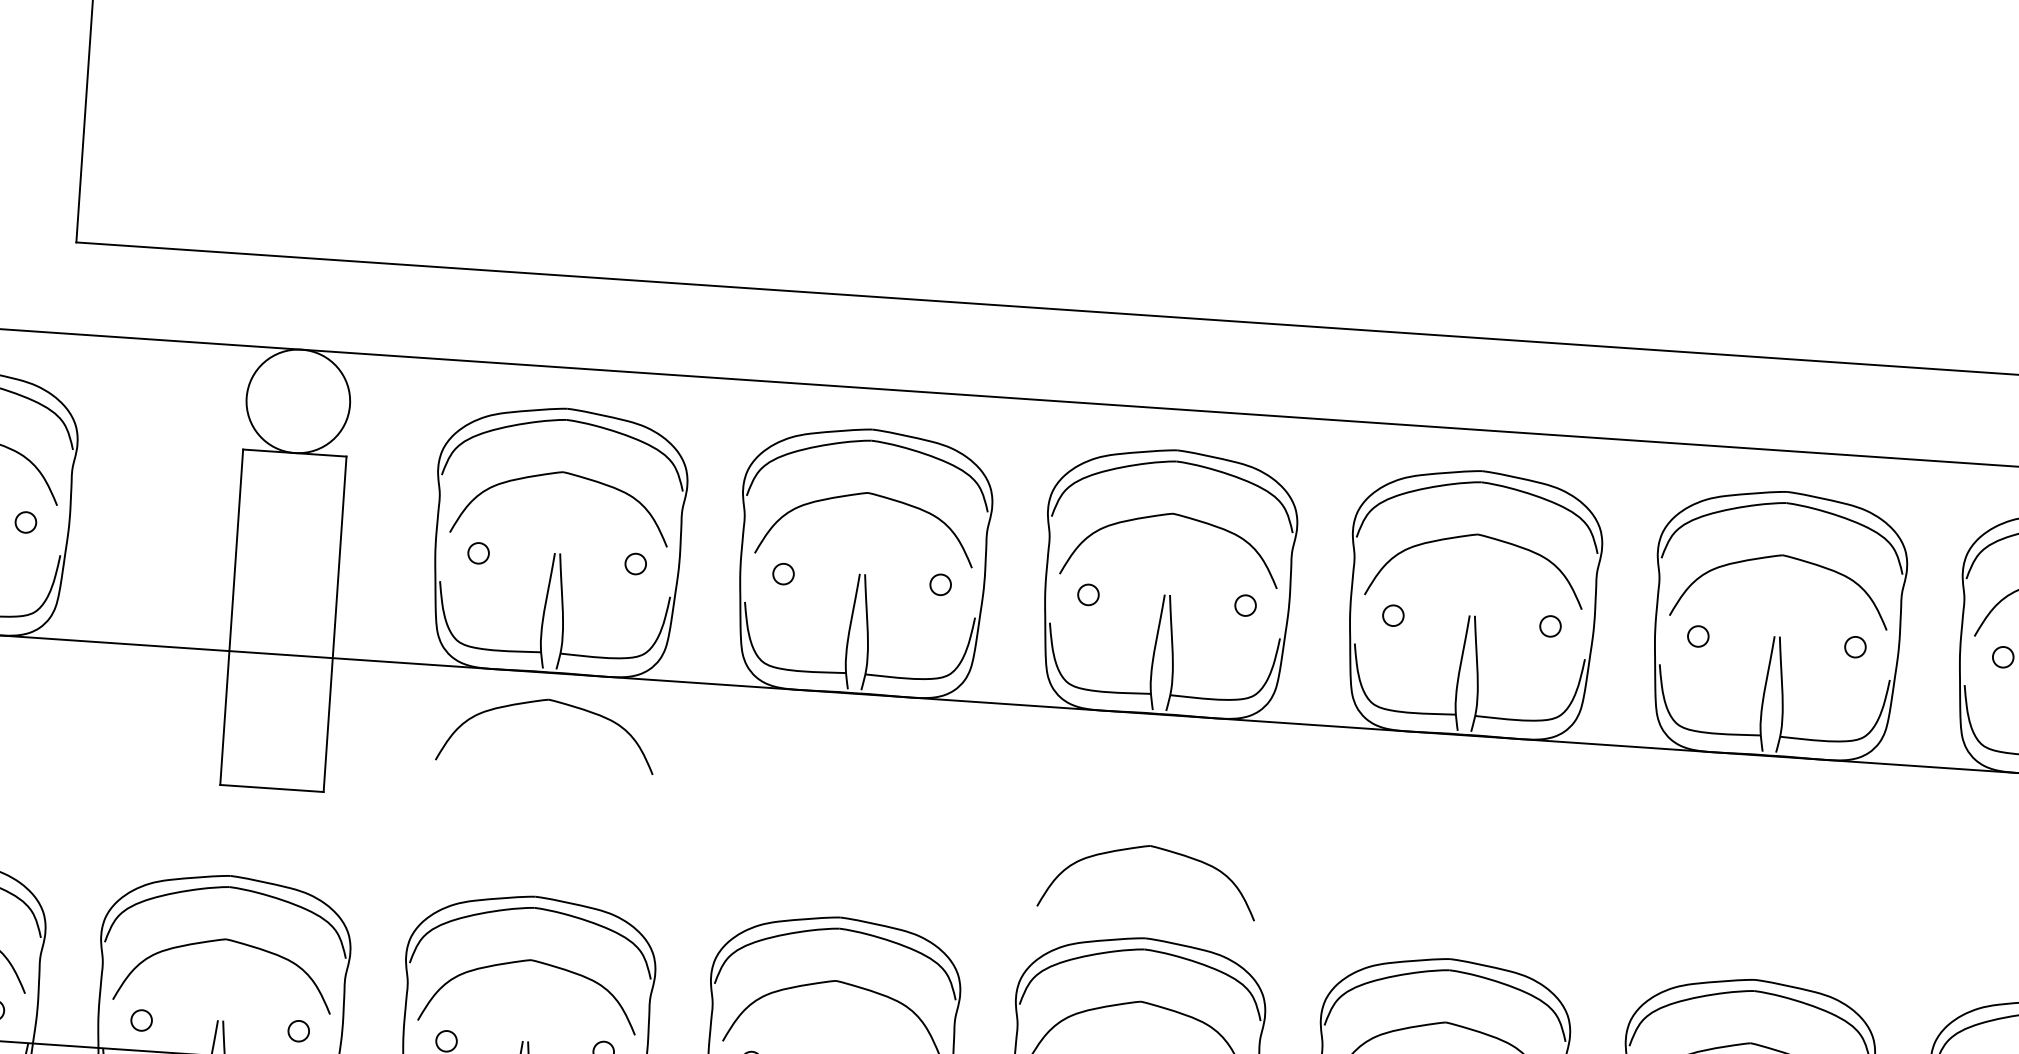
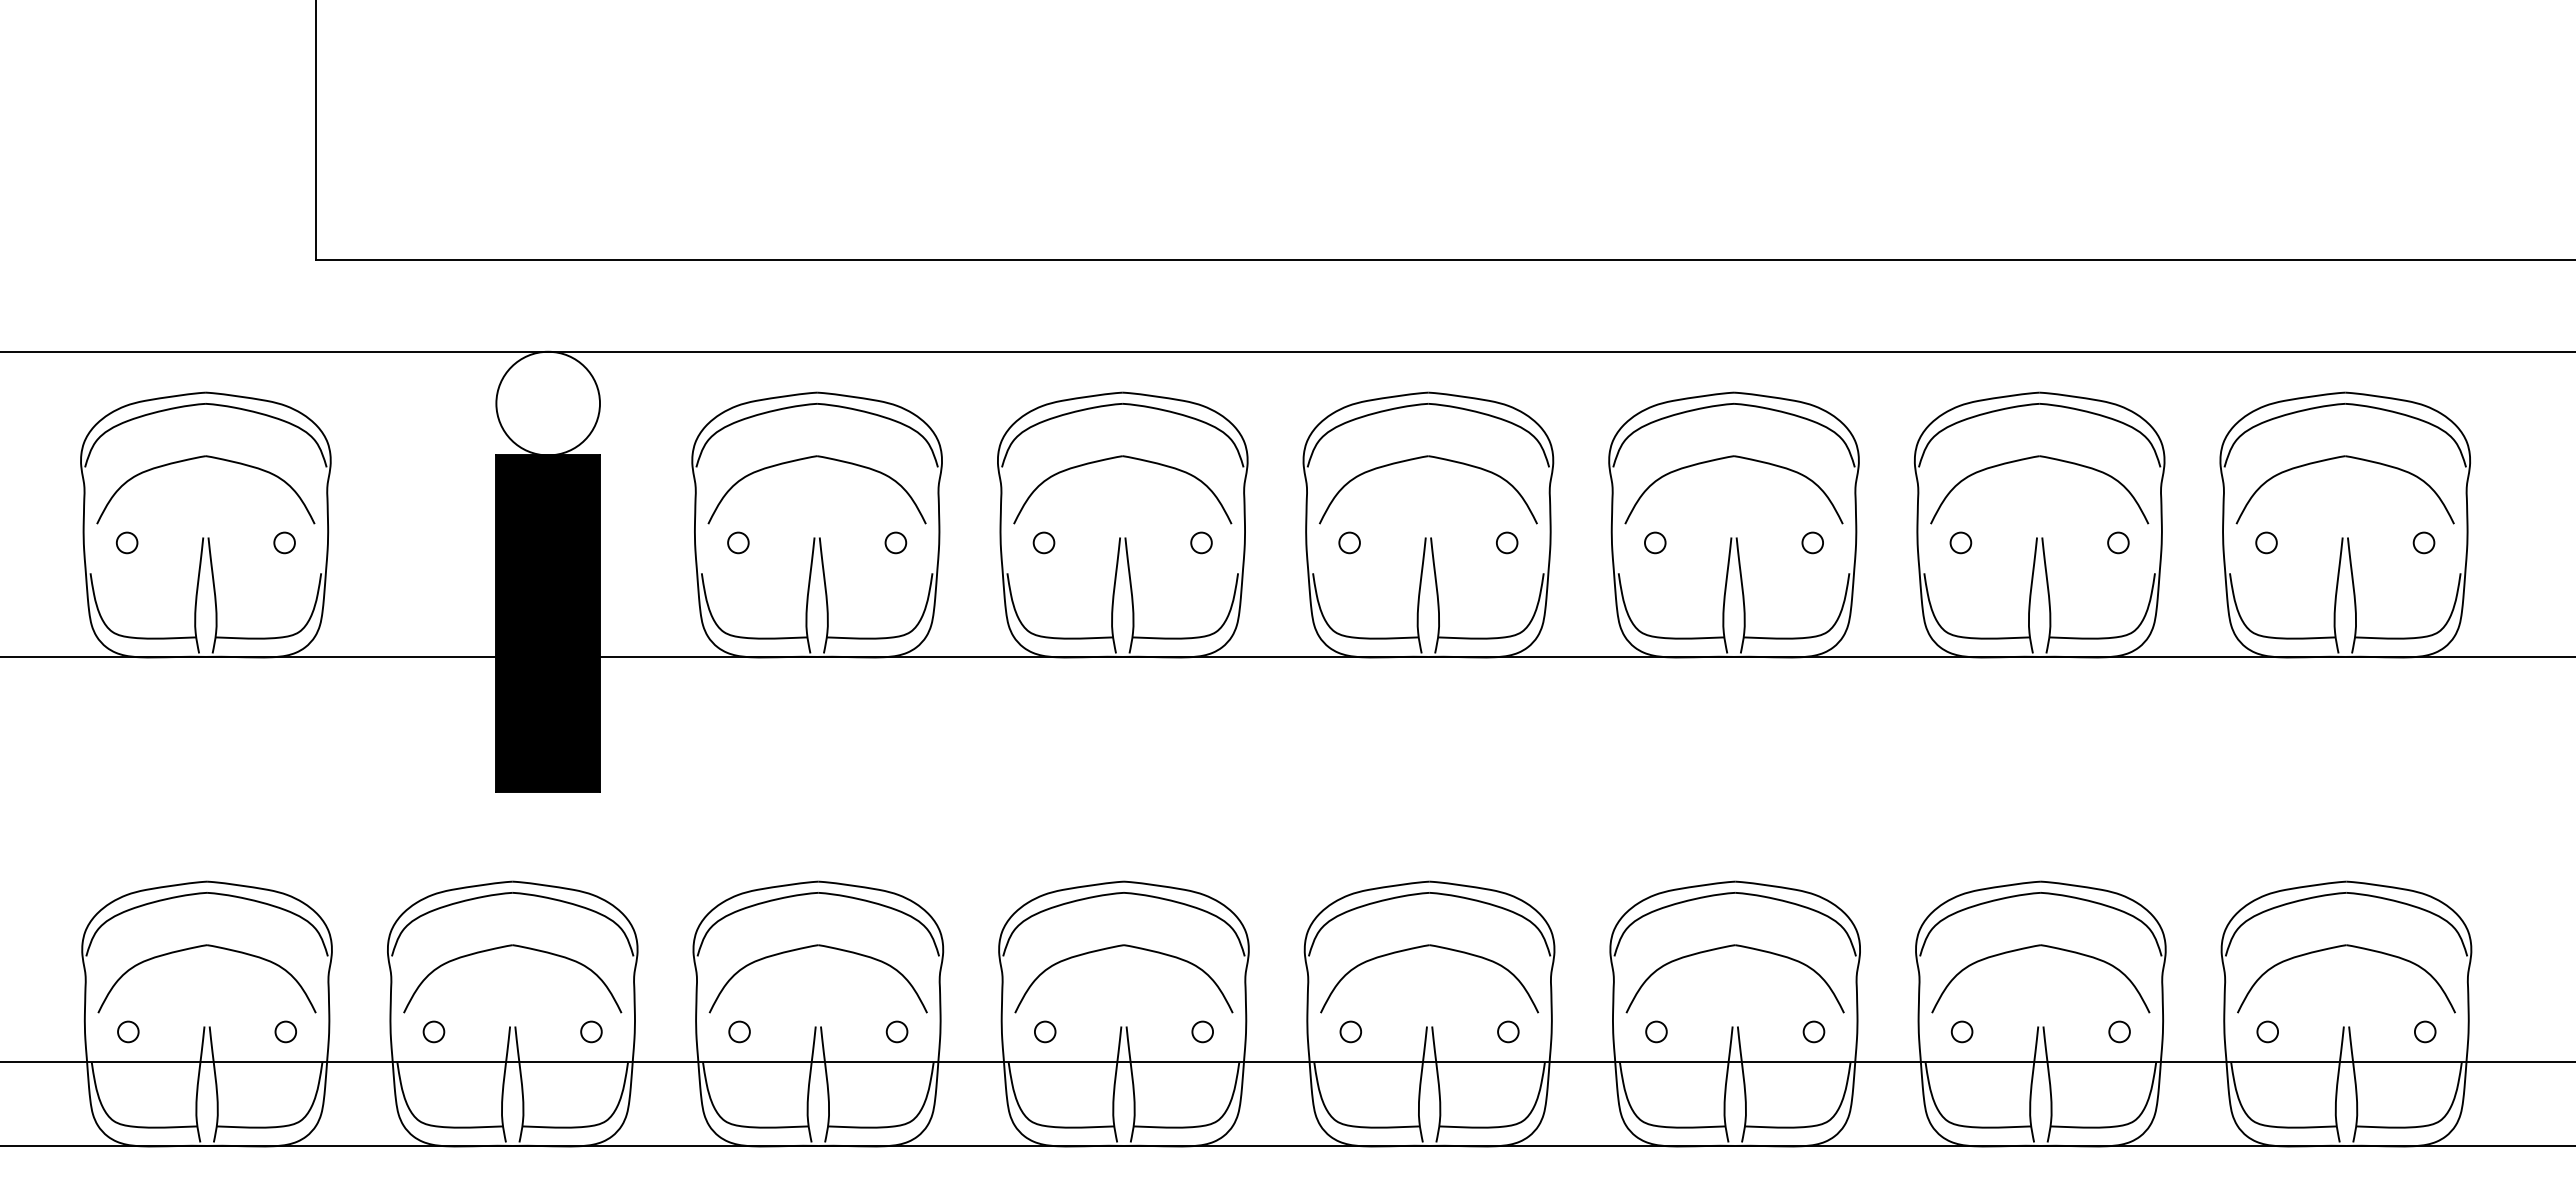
fill: (283, 620) -> (548, 623), added
part: (541, 701) -> (811, 686), removed
part: (1156, 848) -> (1434, 791), removed

